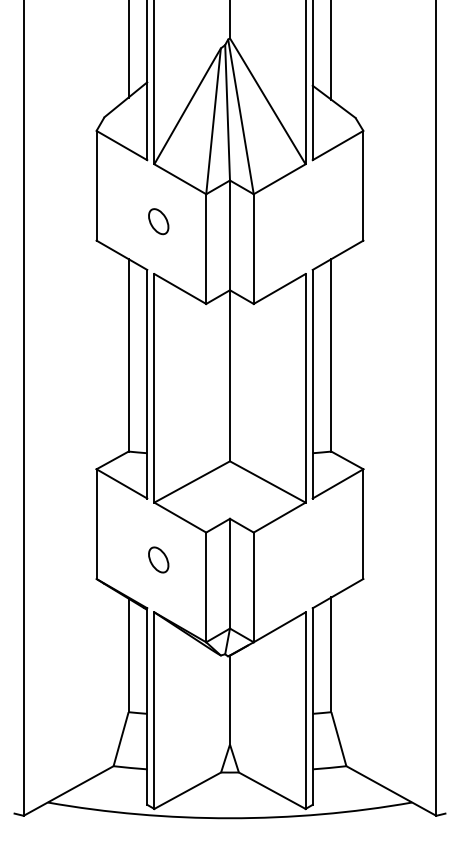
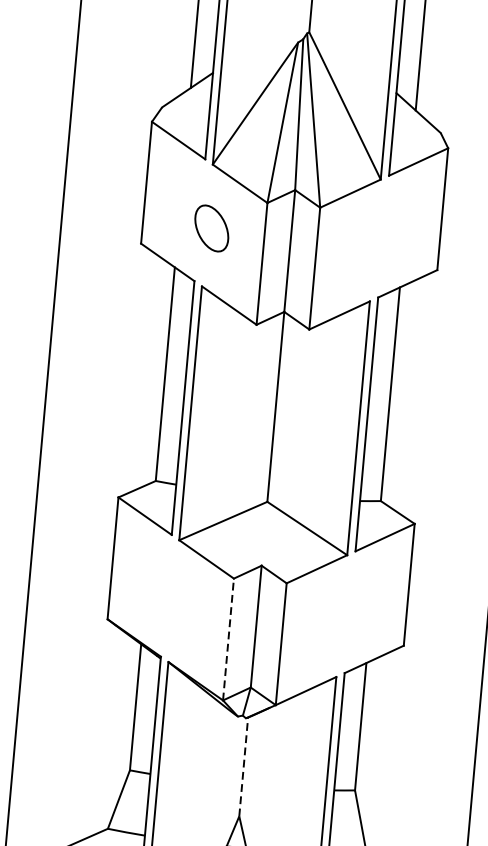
part: (158, 221) -> (211, 228), size x1.6
part: (158, 559) -> (178, 603), removed
line: (206, 587) -> (228, 639), solid -> dashed
line: (230, 699) -> (244, 766), solid -> dashed

